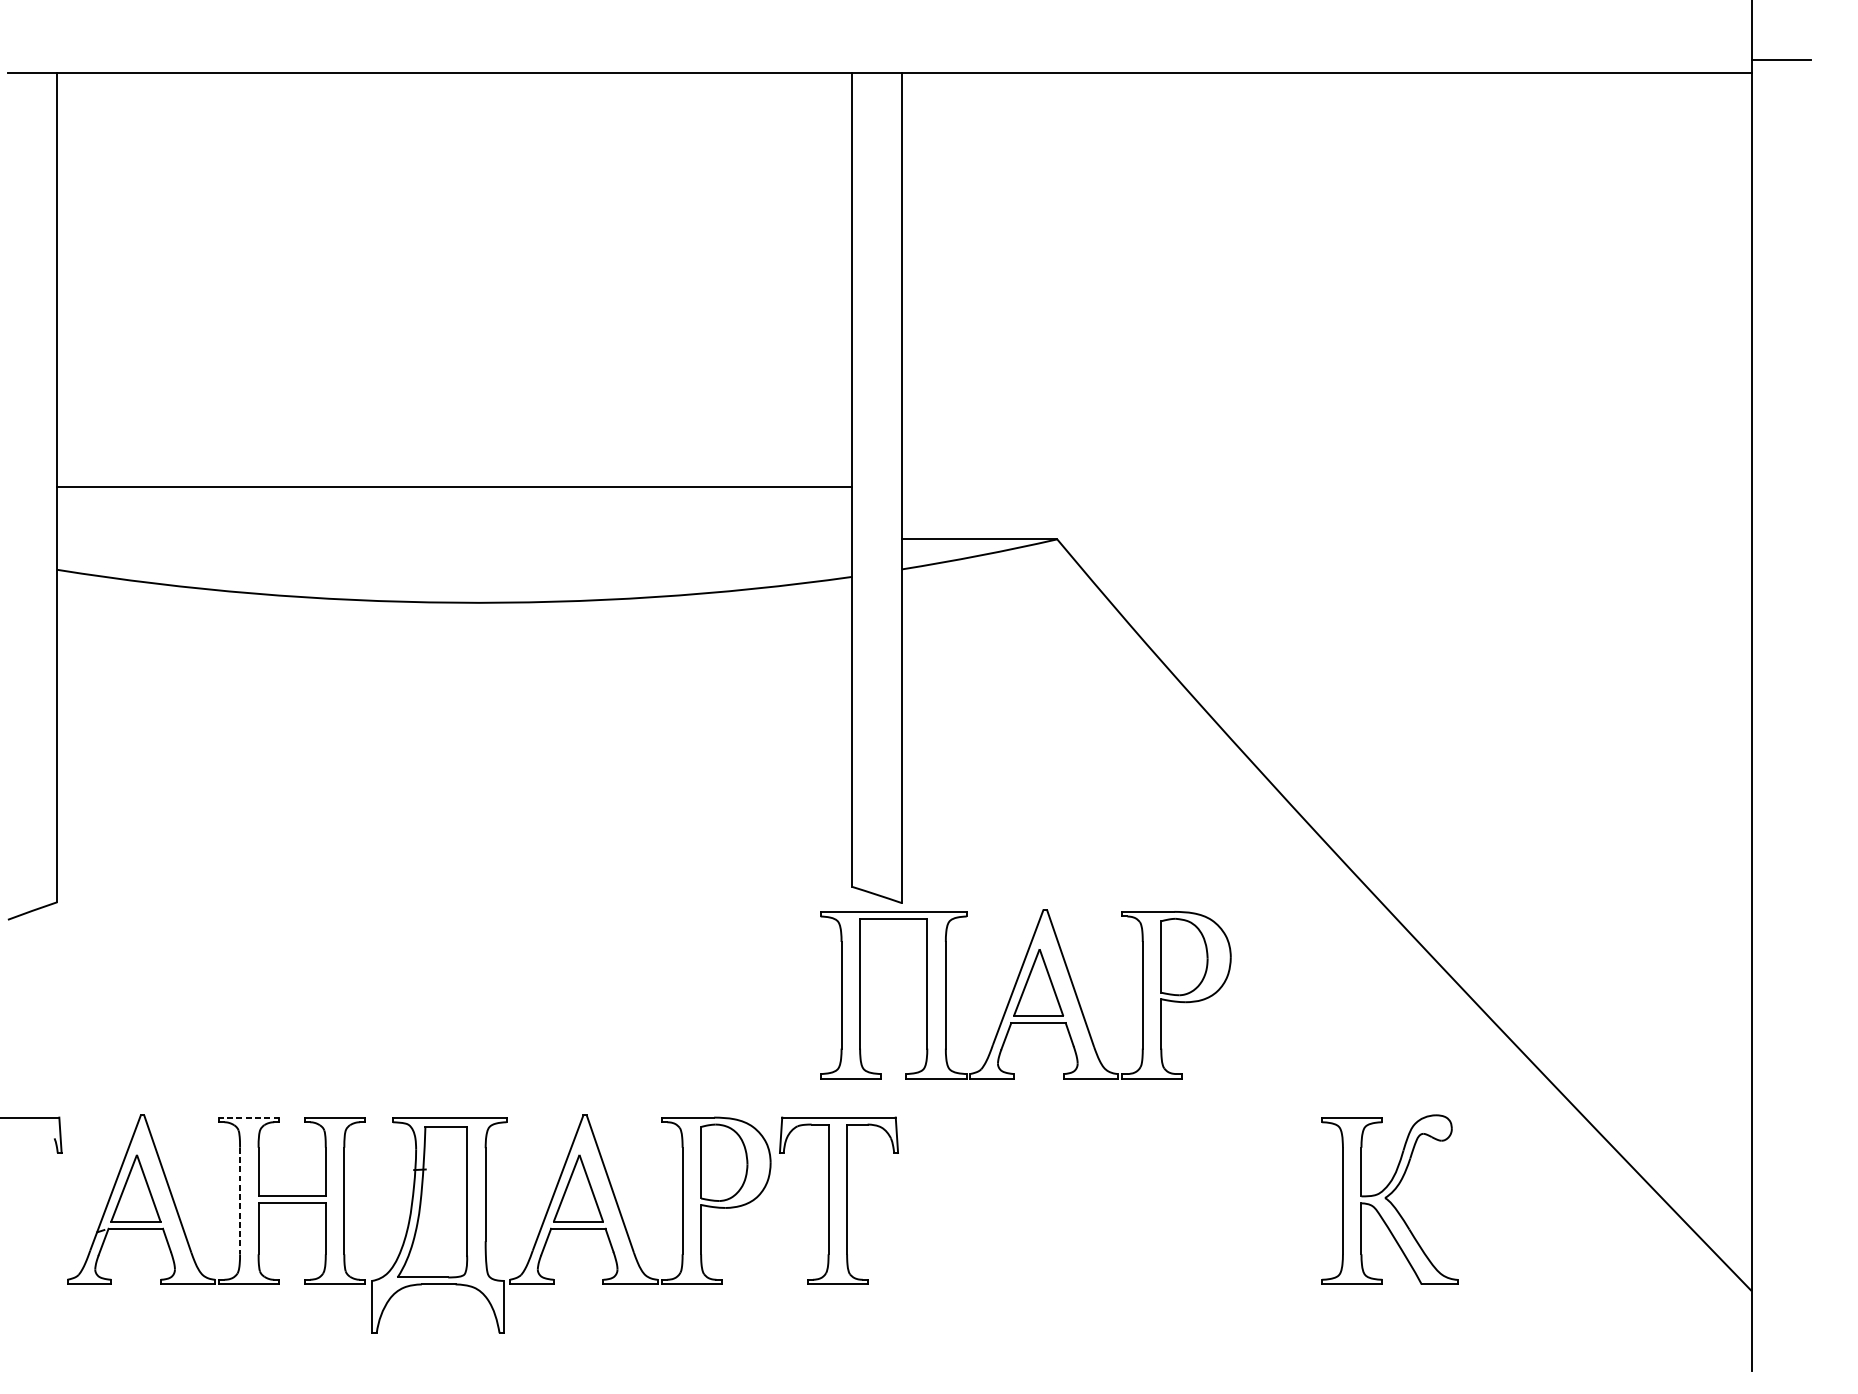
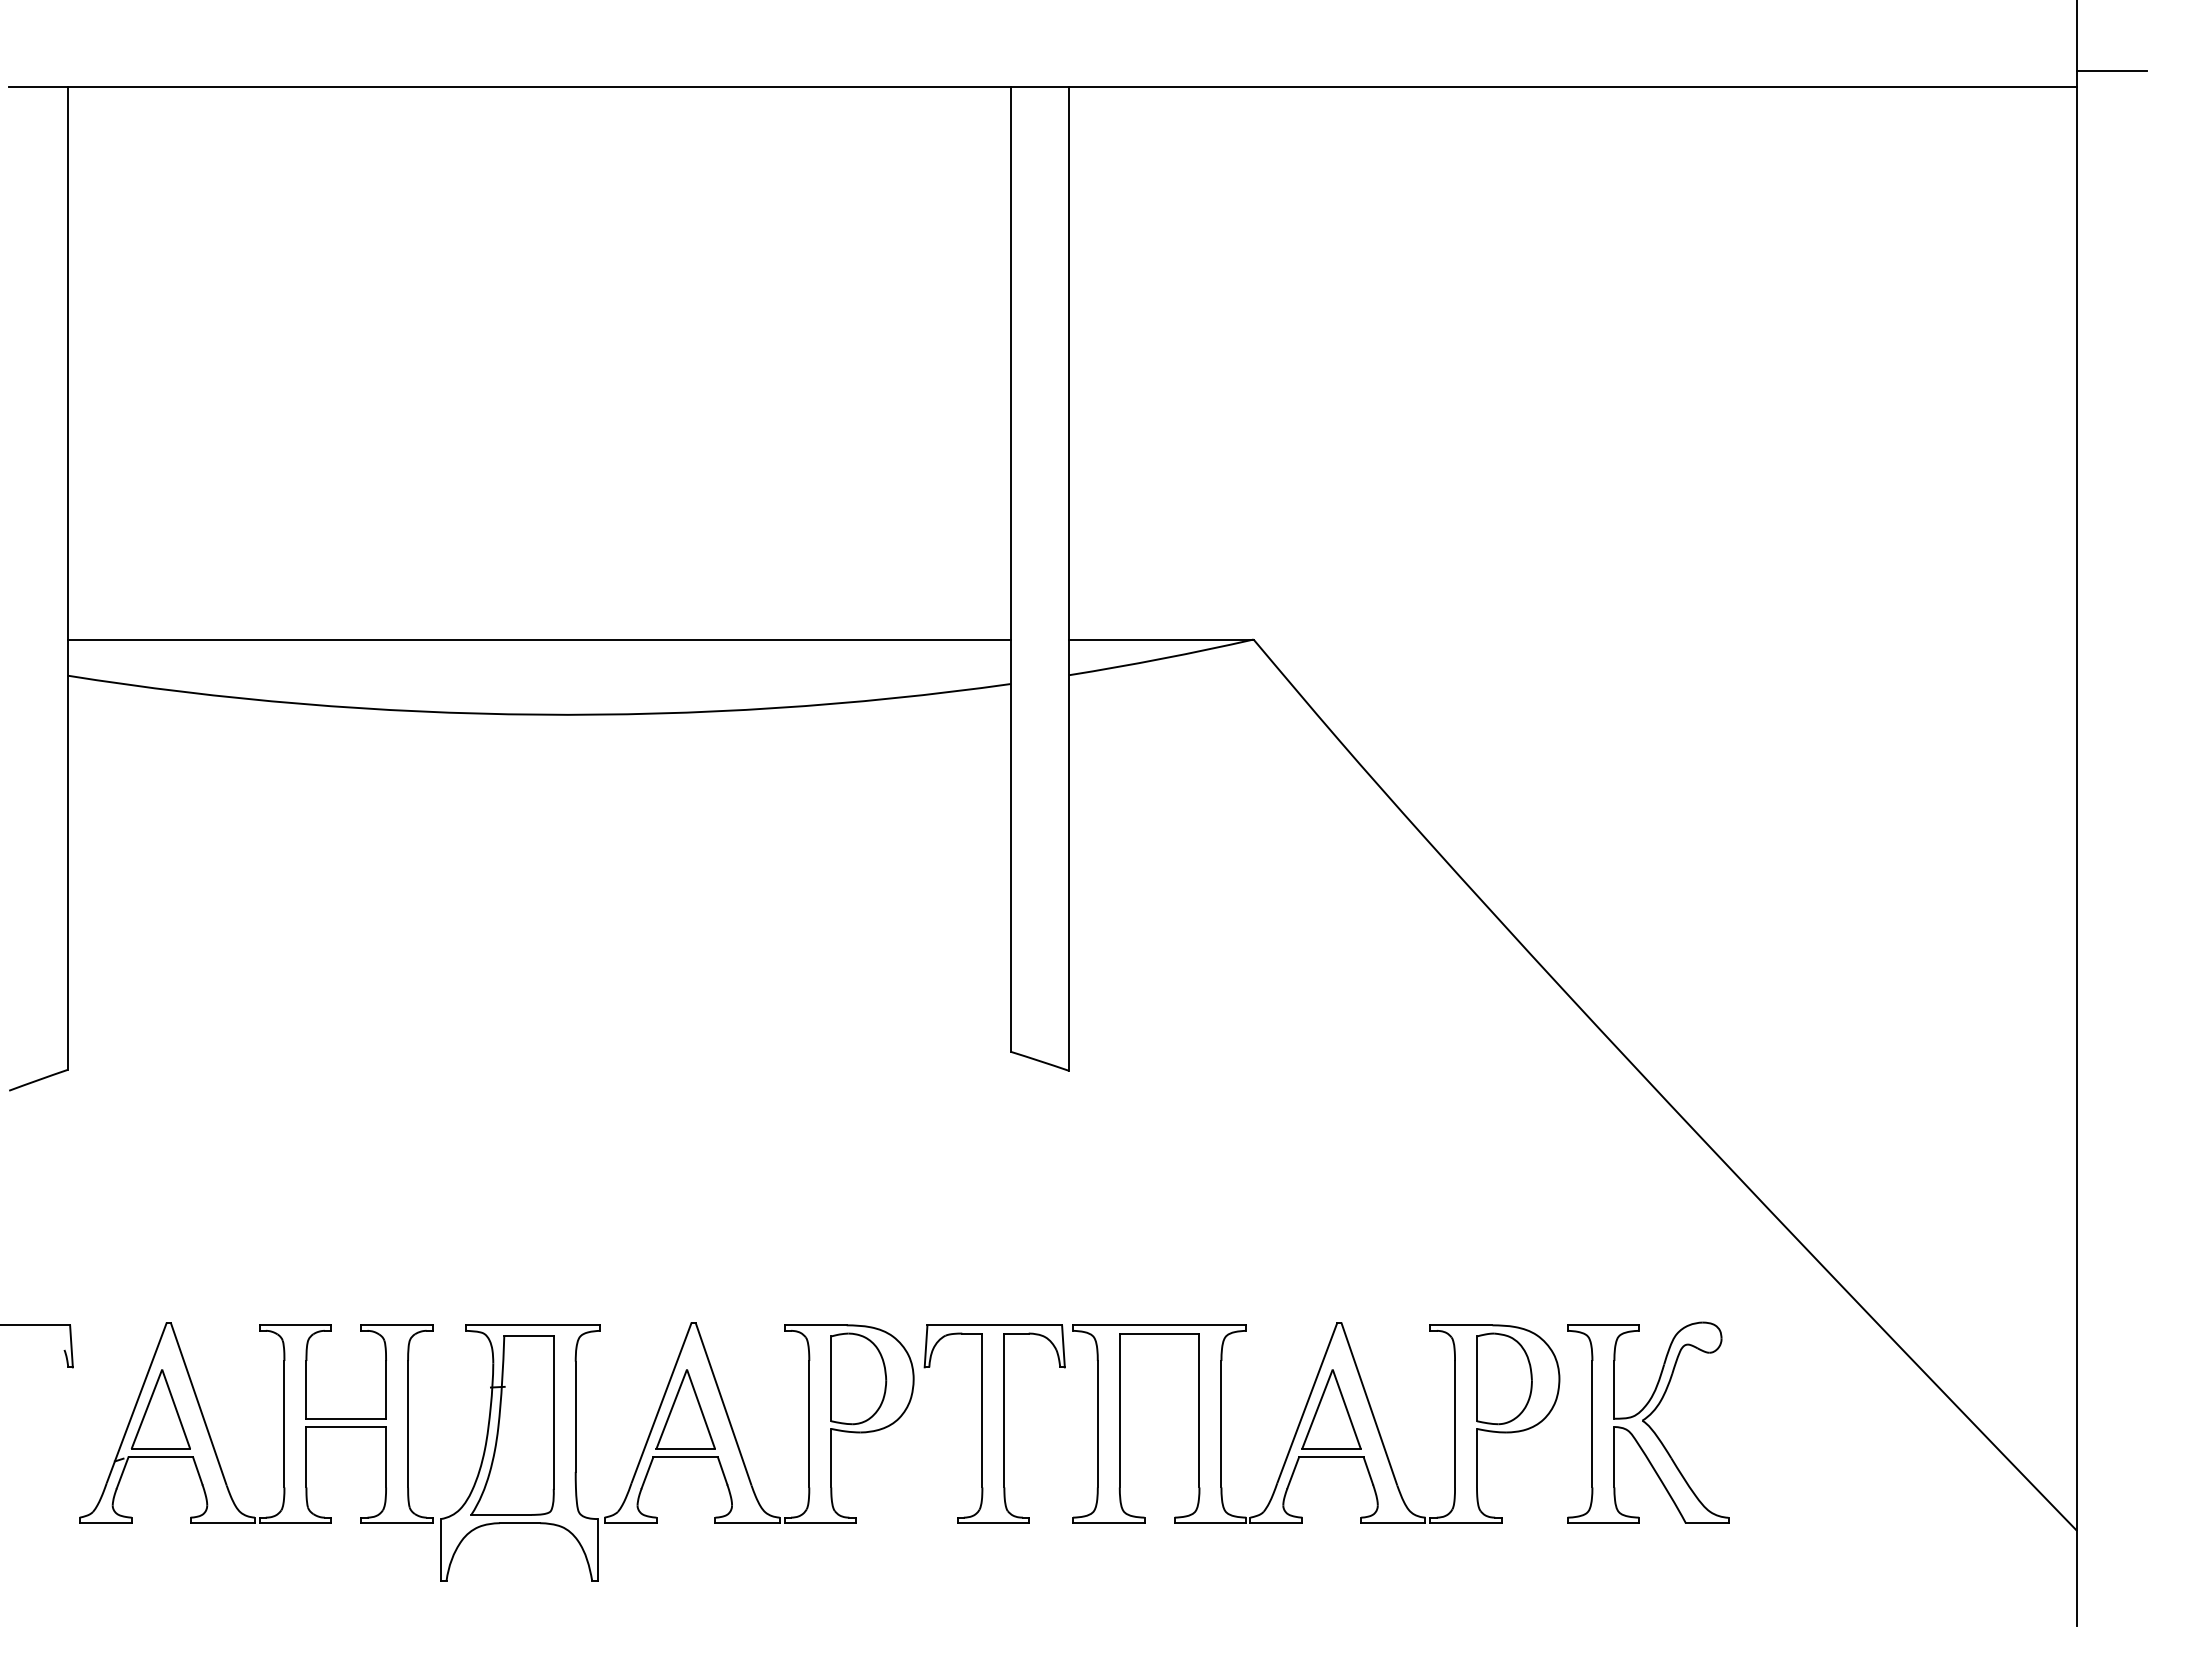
line: (454, 487) -> (538, 639), moved
part: (1025, 993) -> (1316, 1422), moved
line: (249, 1117) -> (295, 1325), dashed -> solid
line: (240, 1201) -> (284, 1424), dashed -> solid

